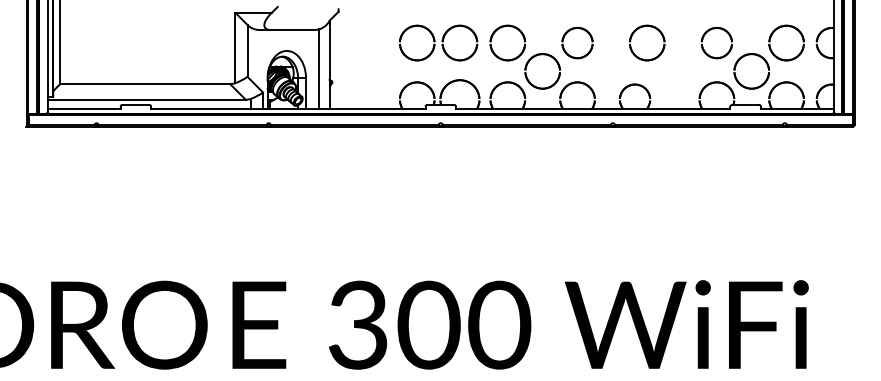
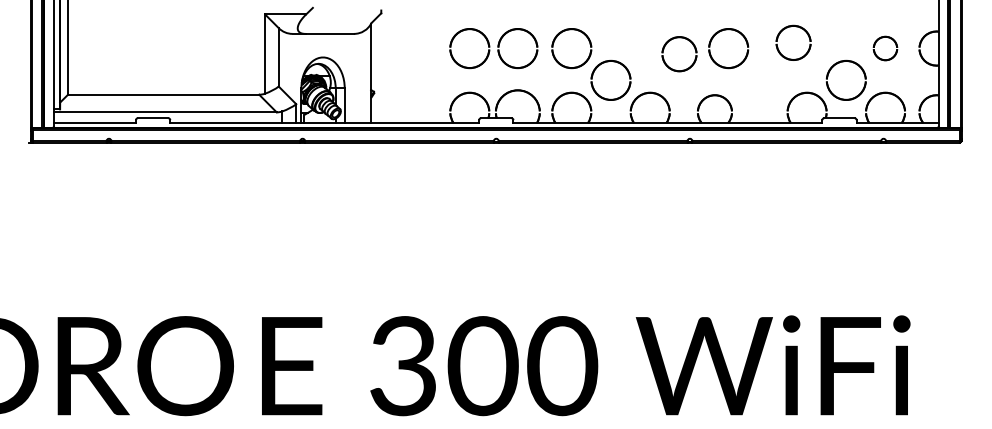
part: (577, 42) -> (679, 53), moved
part: (786, 42) -> (885, 47), size x0.6
part: (716, 43) -> (793, 43), moved
line: (319, 69) -> (359, 78), removed

